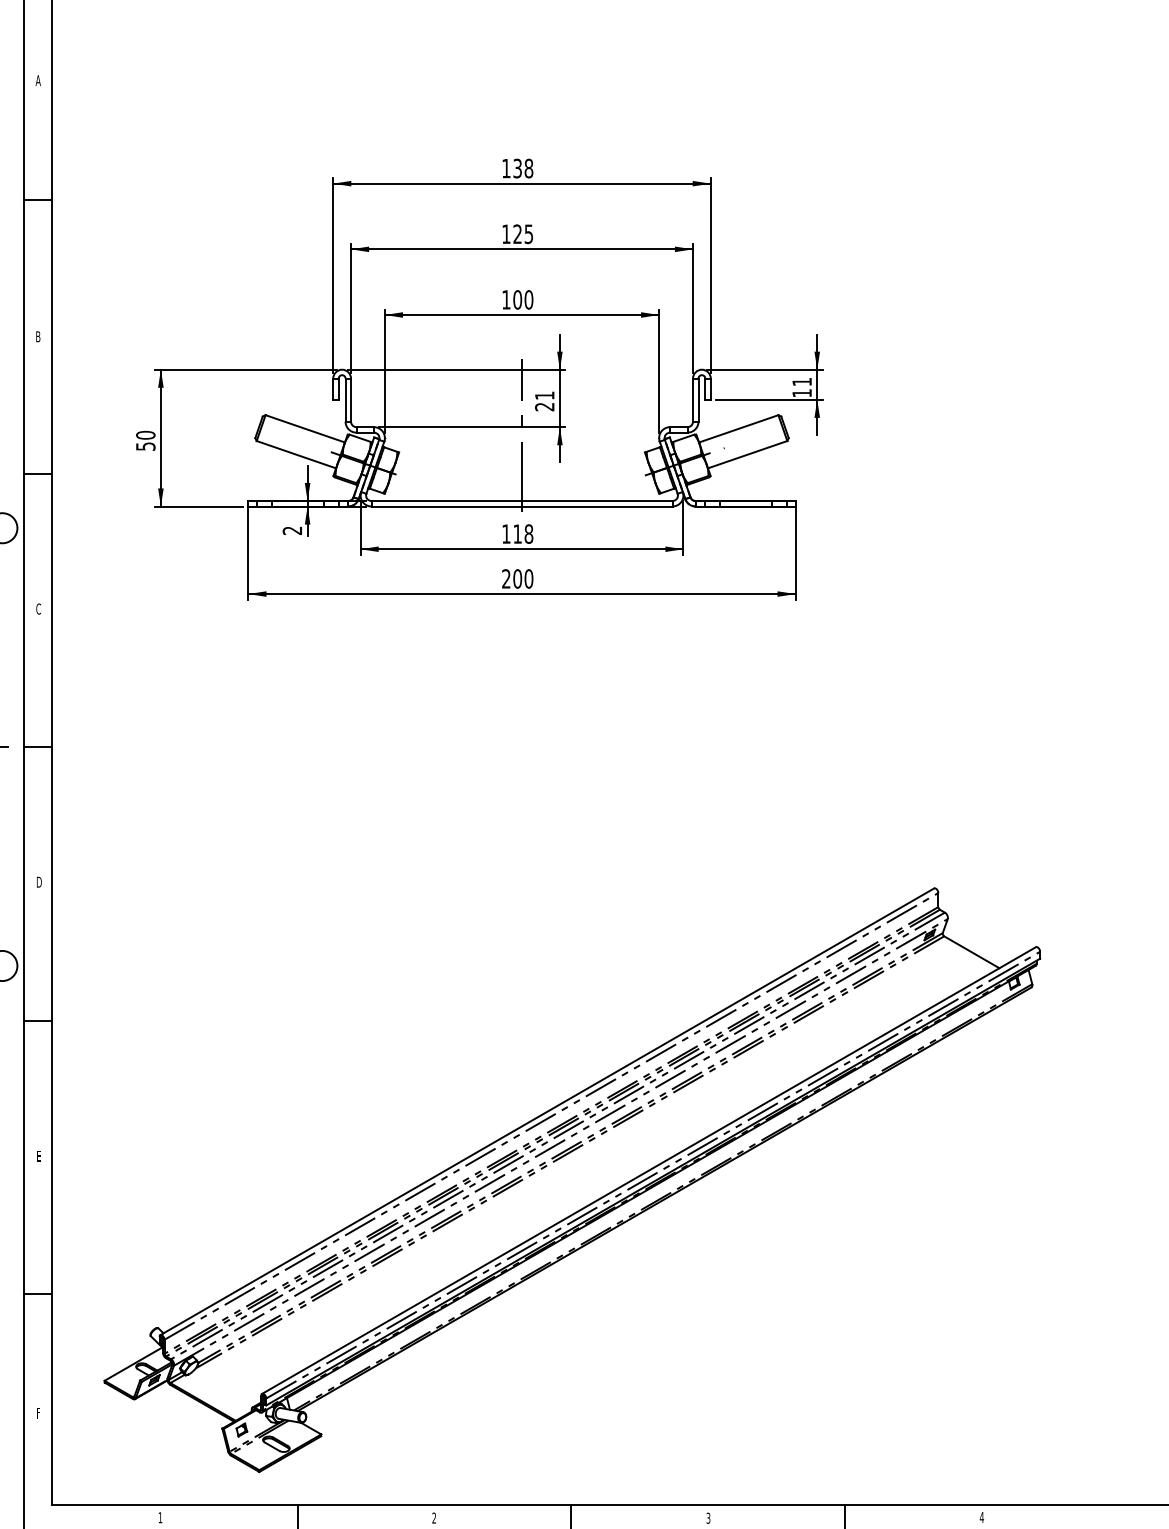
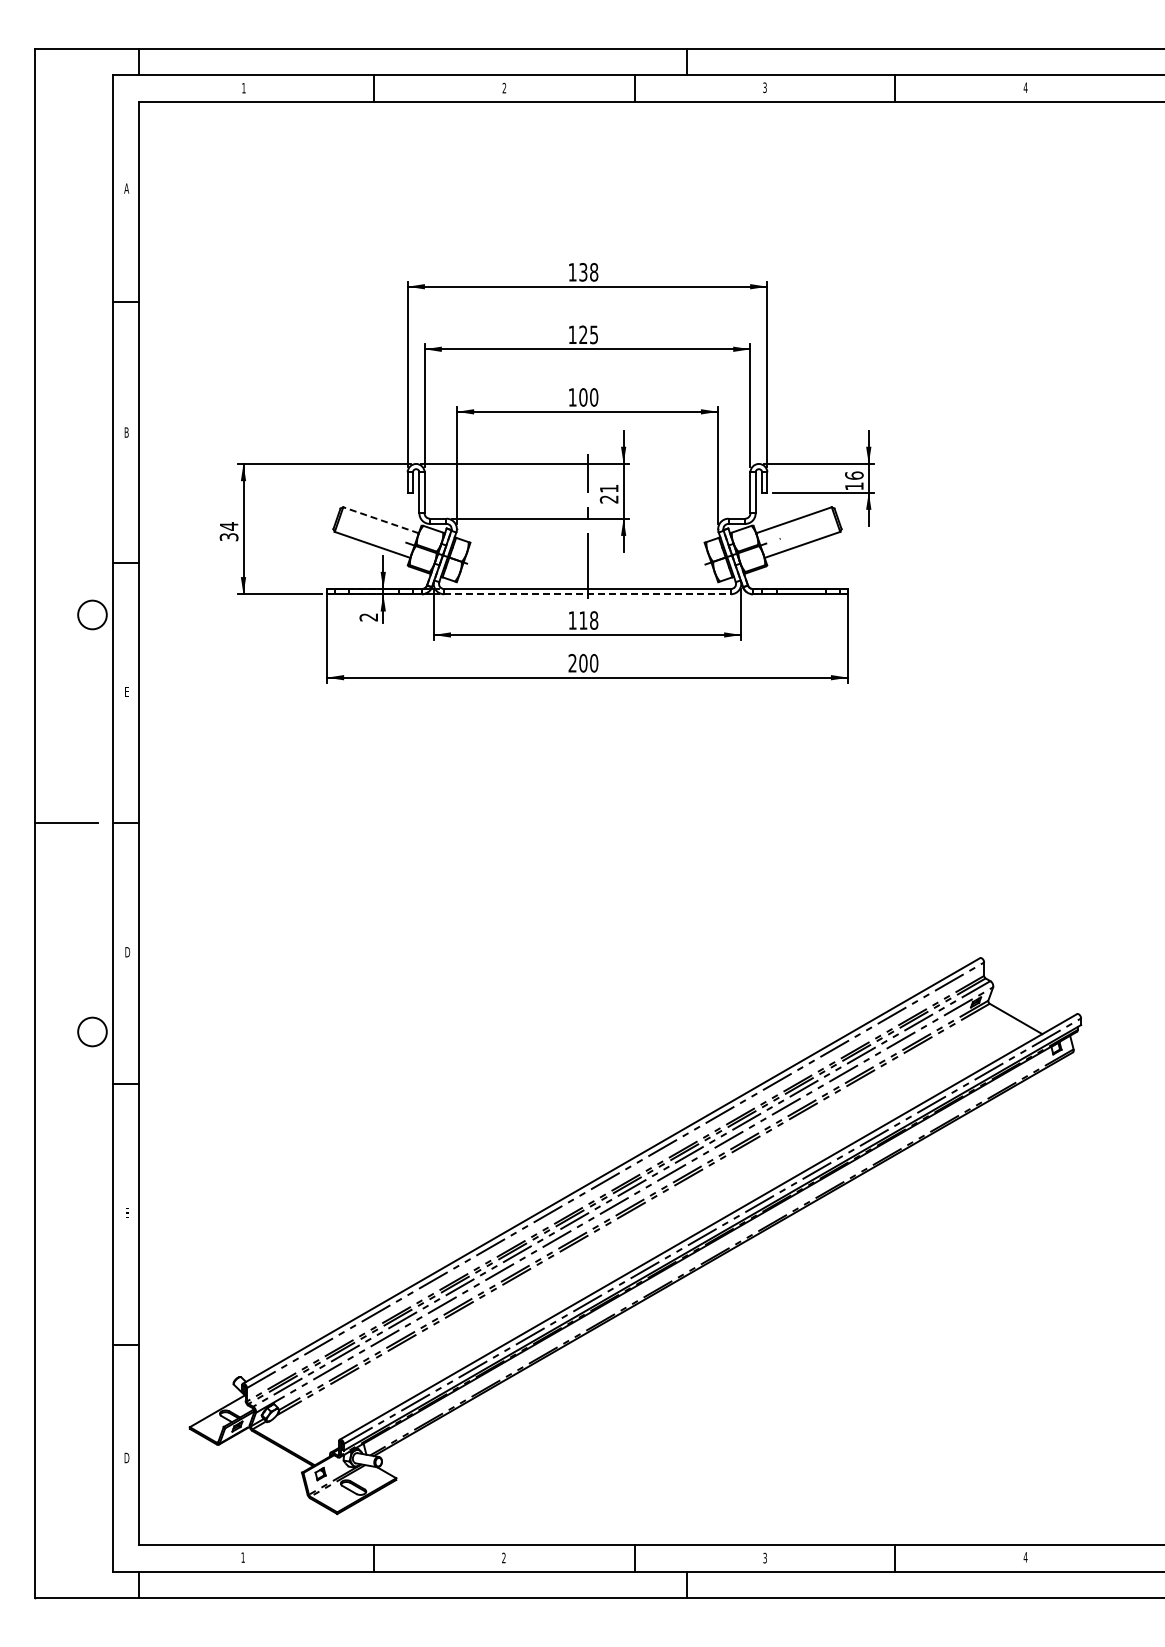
text: (802, 381) -> (854, 475), 11 -> 16
line: (305, 429) -> (381, 520), solid -> dashed
text: (145, 440) -> (228, 531), 50 -> 34
line: (523, 506) -> (588, 594), solid -> dashed
text: (38, 608) -> (126, 691), C -> E
text: (38, 1412) -> (126, 1457), F -> D

